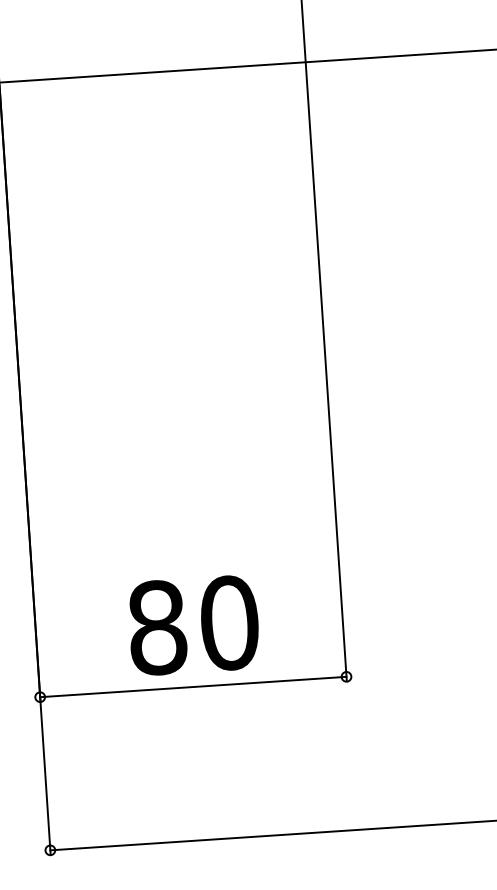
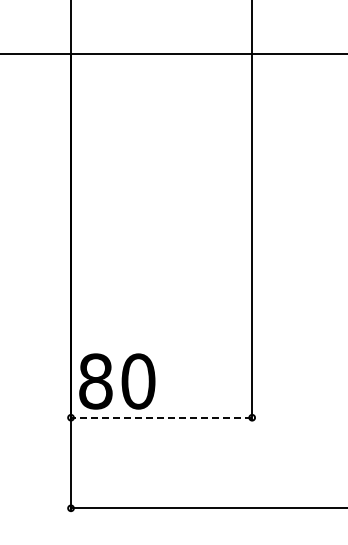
text: (194, 625) -> (117, 381), moved
line: (193, 686) -> (161, 417), solid -> dashed

